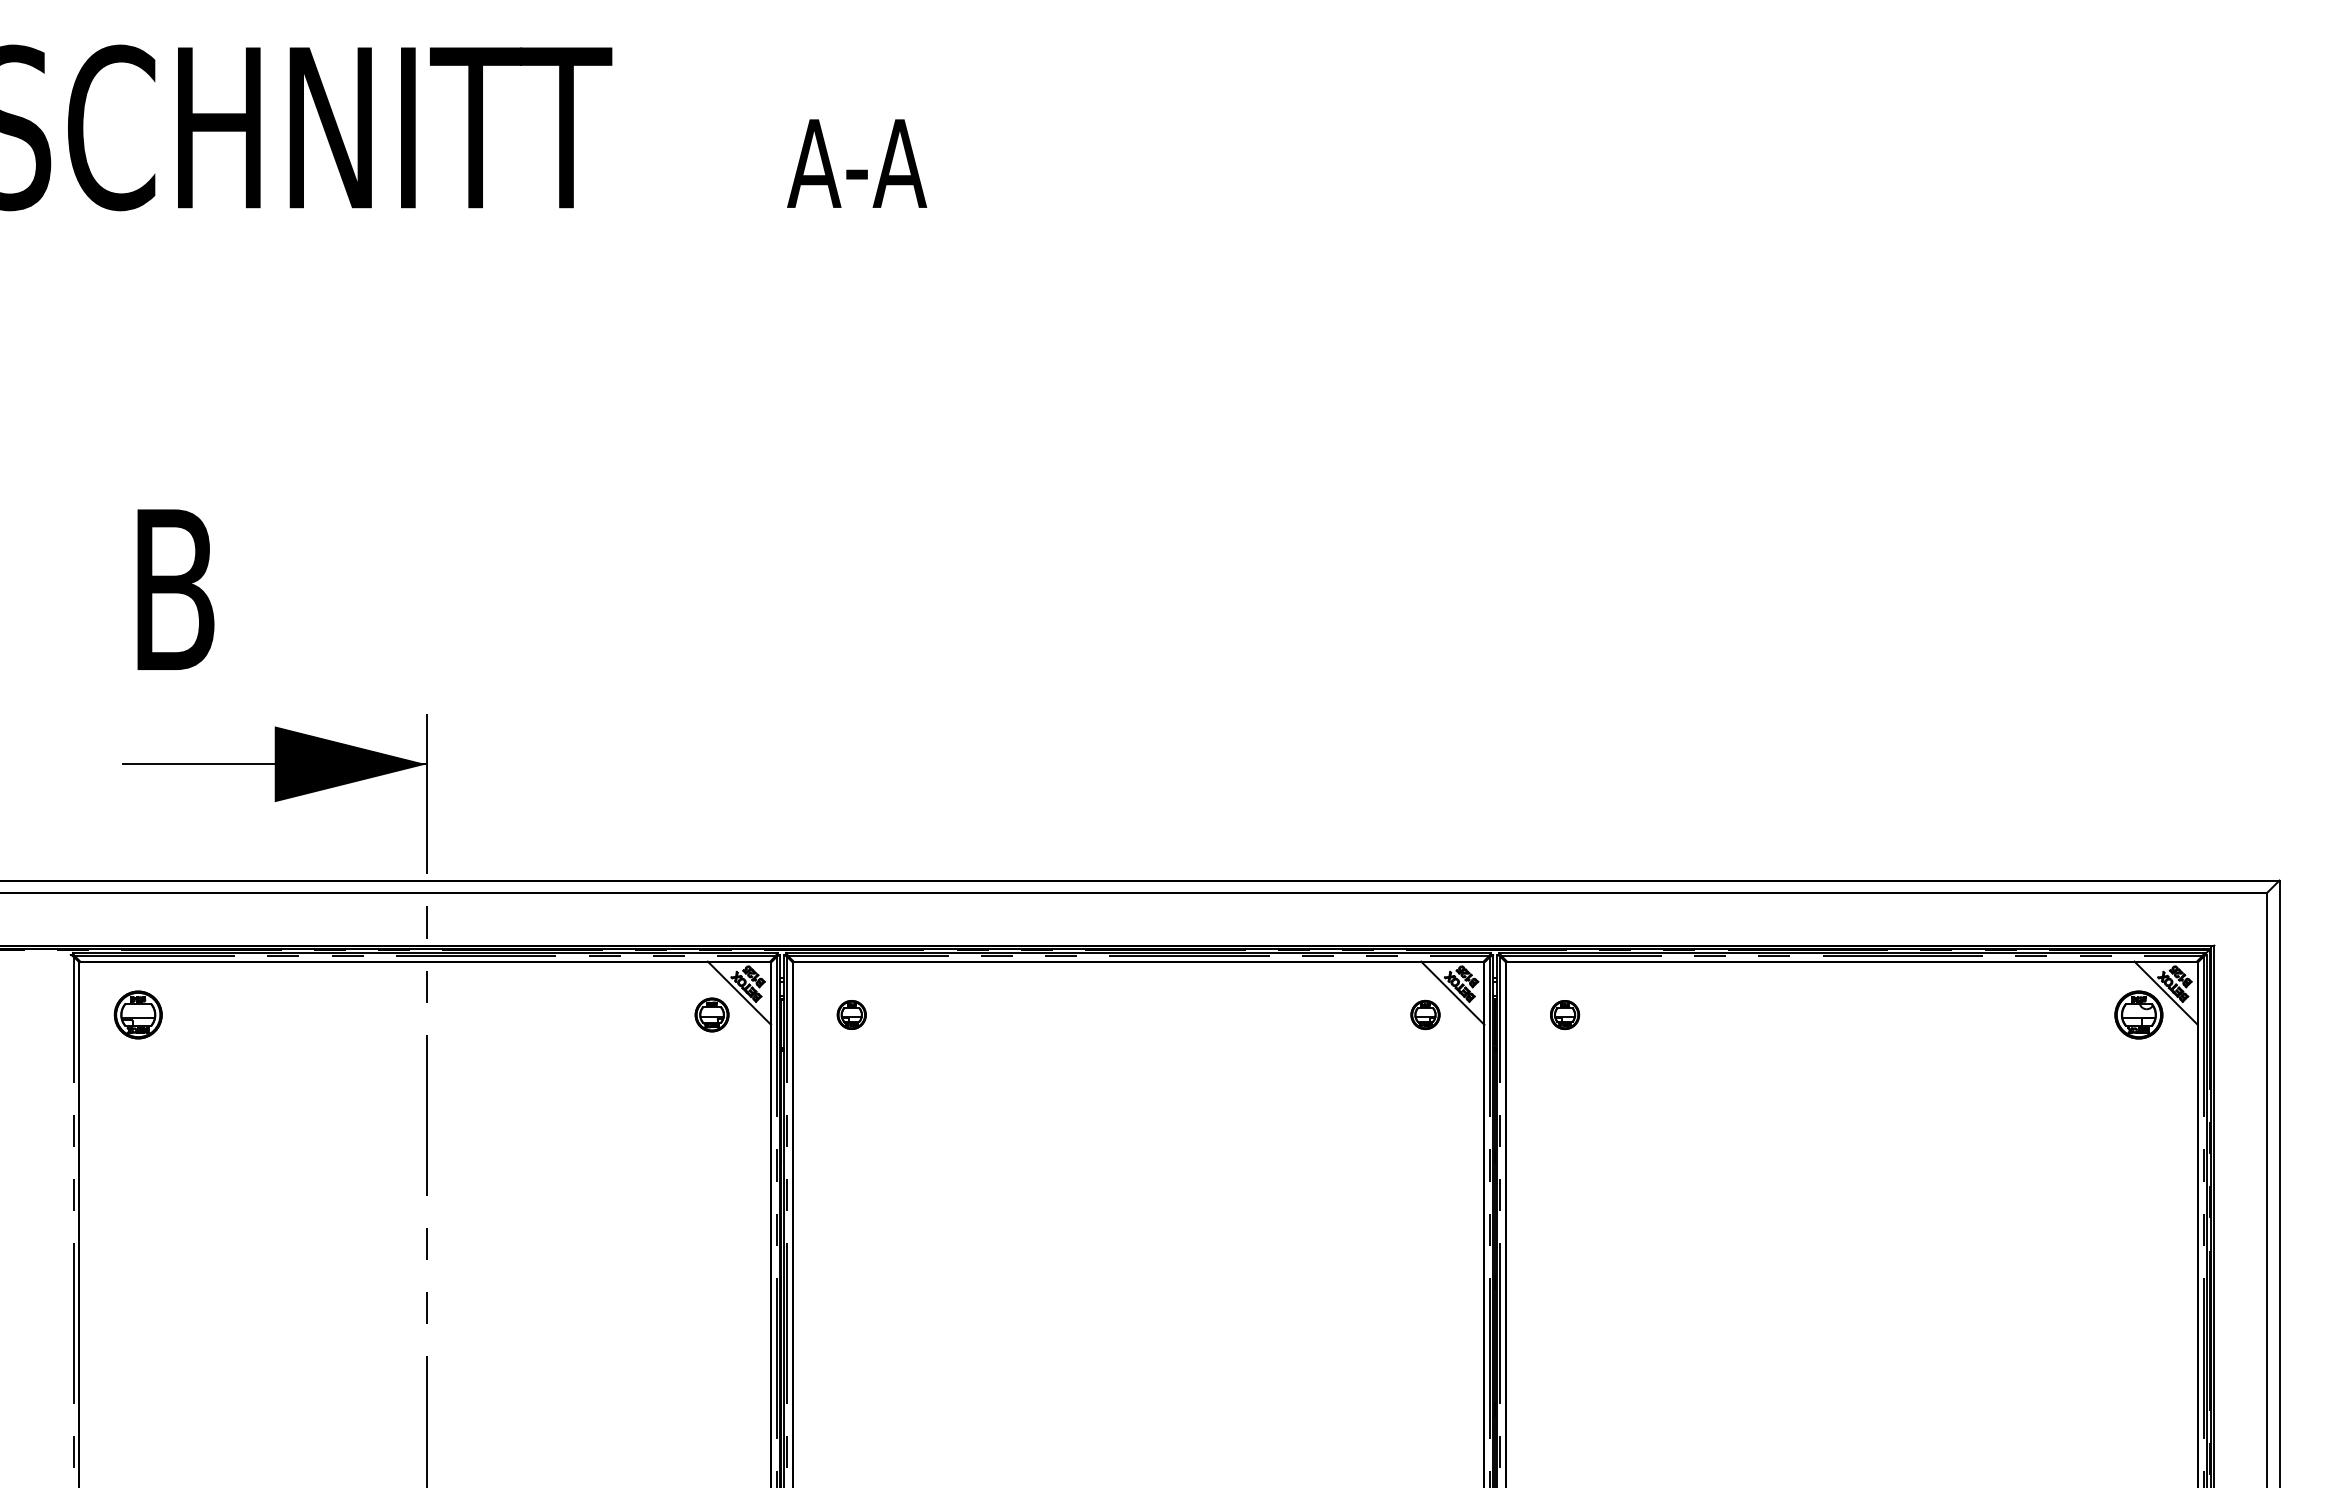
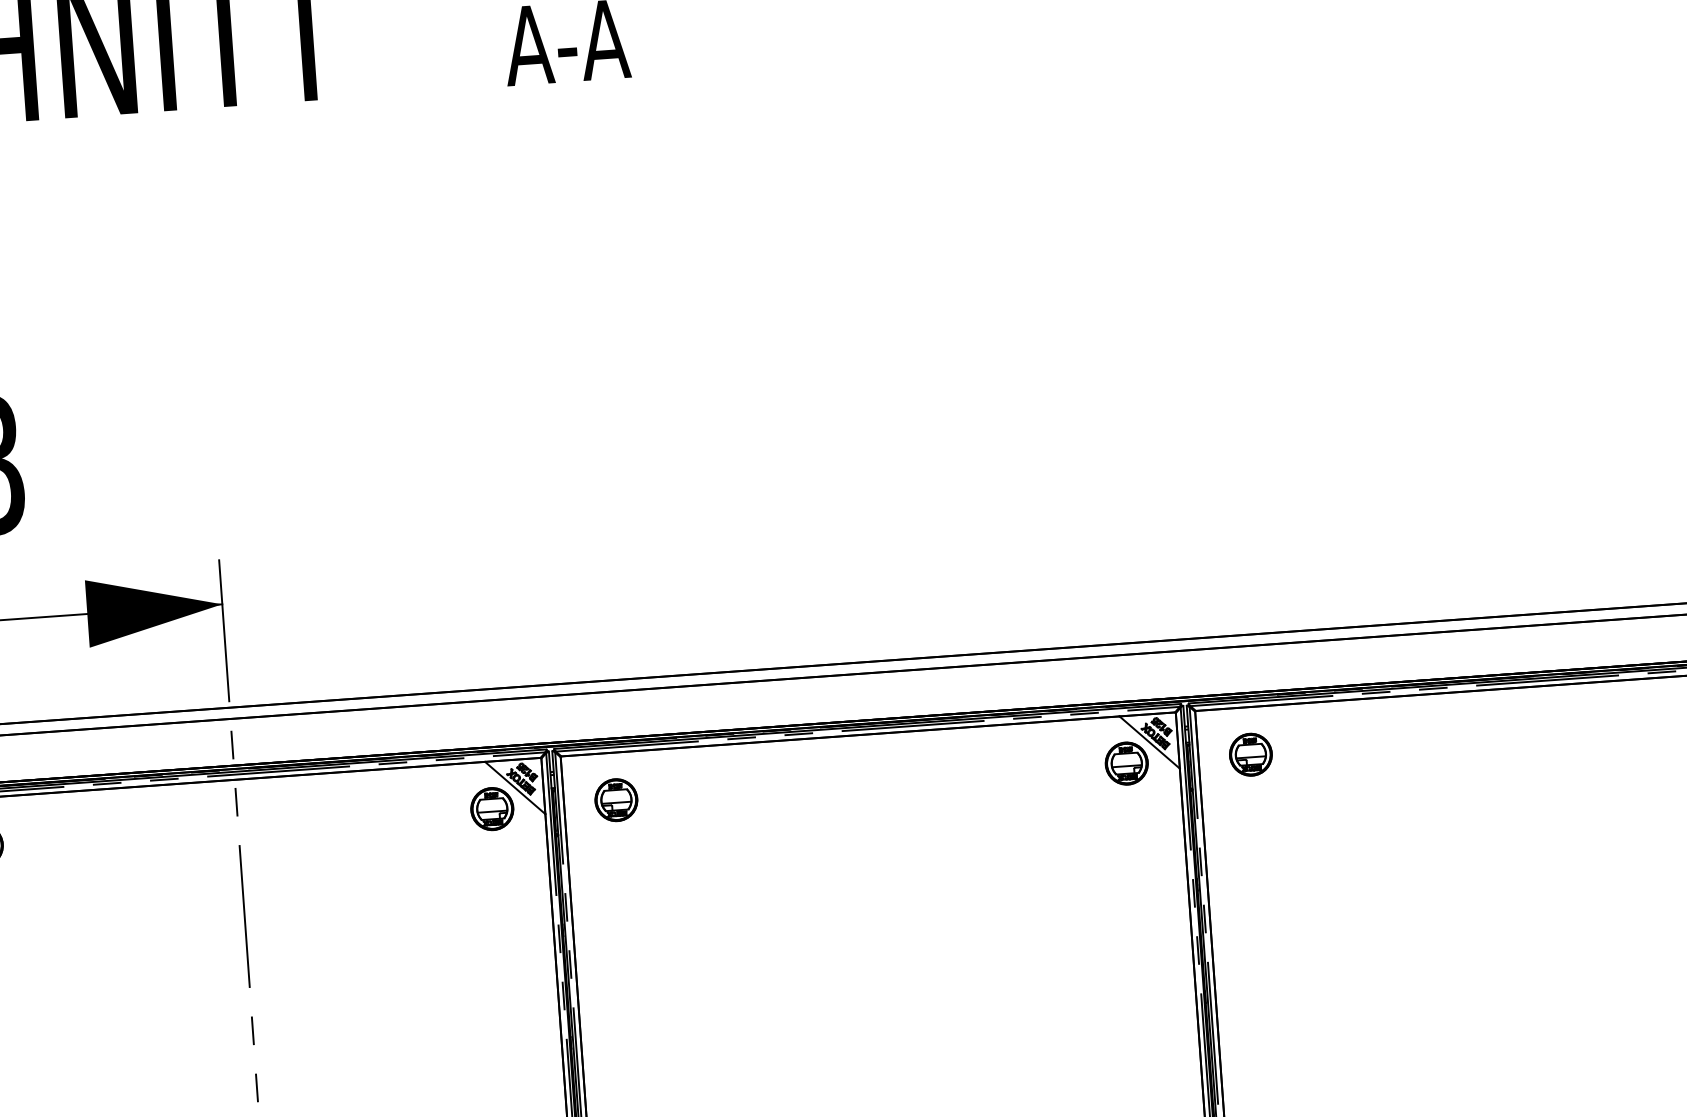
part: (711, 1014) -> (491, 808), size x1.43
part: (851, 1014) -> (616, 799), size x1.67
part: (1425, 1014) -> (1126, 763), size x1.67
part: (1564, 1014) -> (1250, 754), size x1.67

